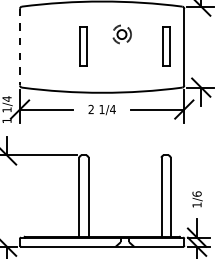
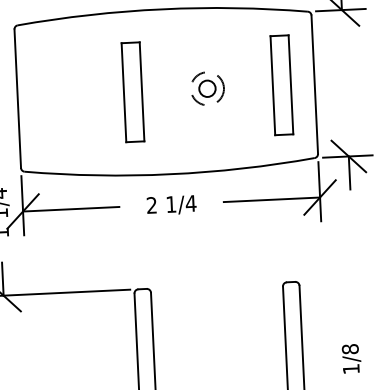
part: (121, 34) -> (206, 88), moved
part: (83, 46) -> (132, 92), size x1.43
part: (165, 46) -> (280, 85), size x1.43
line: (20, 47) -> (18, 99), dashed -> solid
text: (196, 193) -> (349, 348), 1/6 -> 1/8

